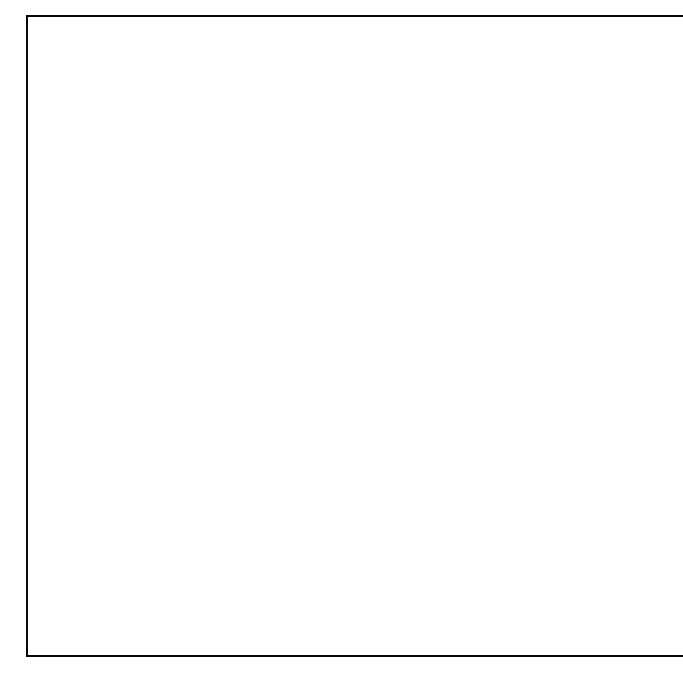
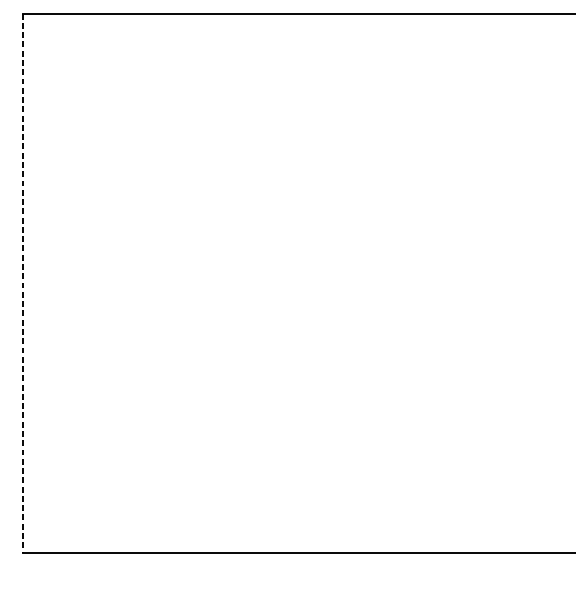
line: (27, 336) -> (23, 283), solid -> dashed

